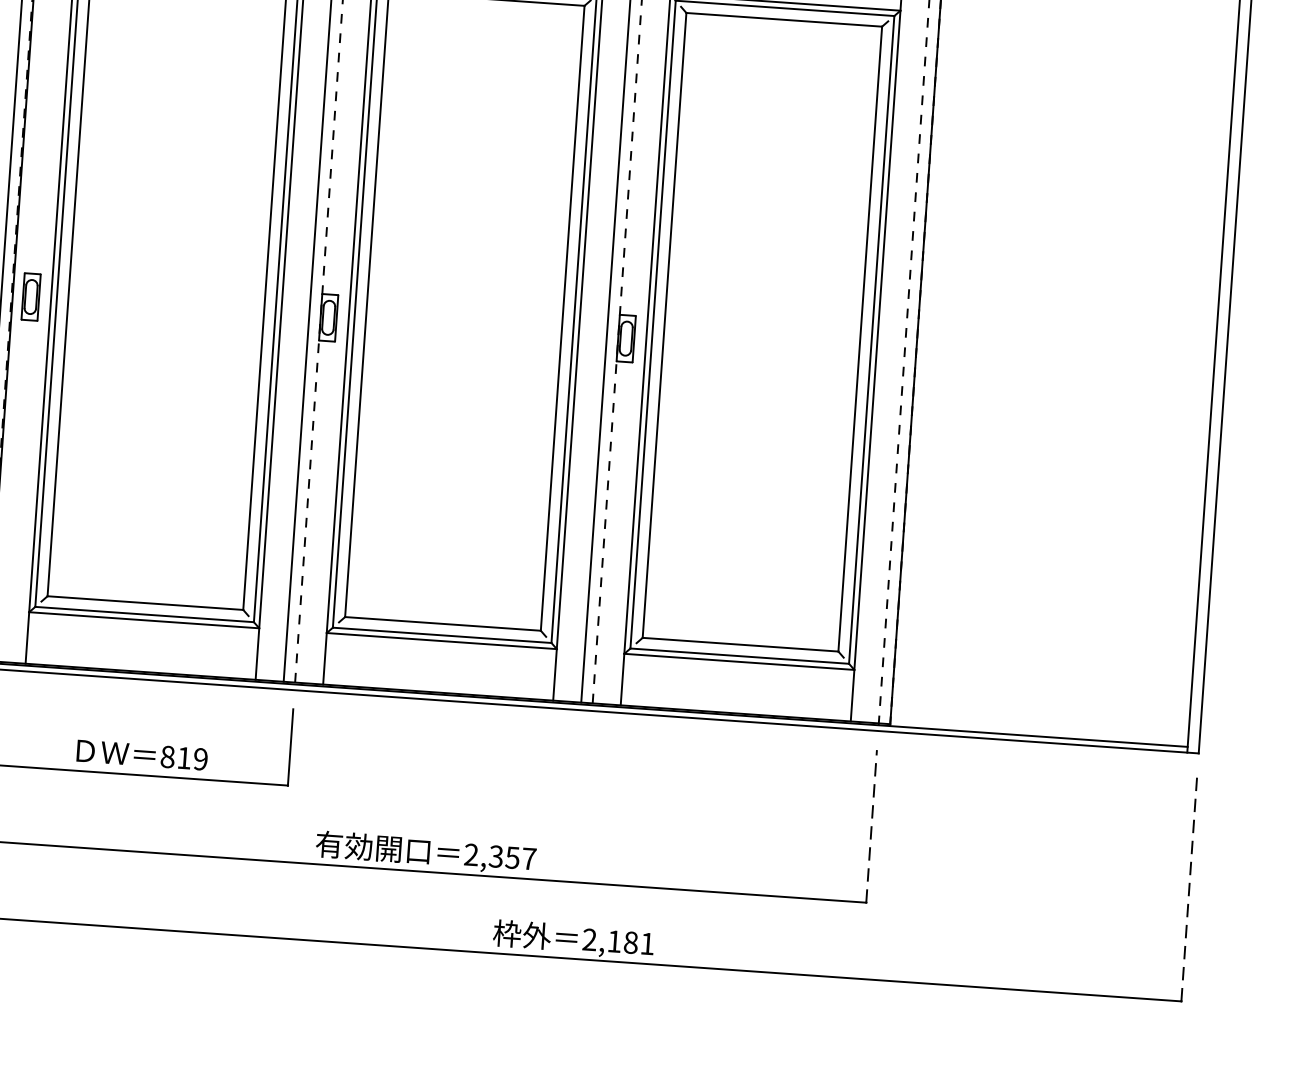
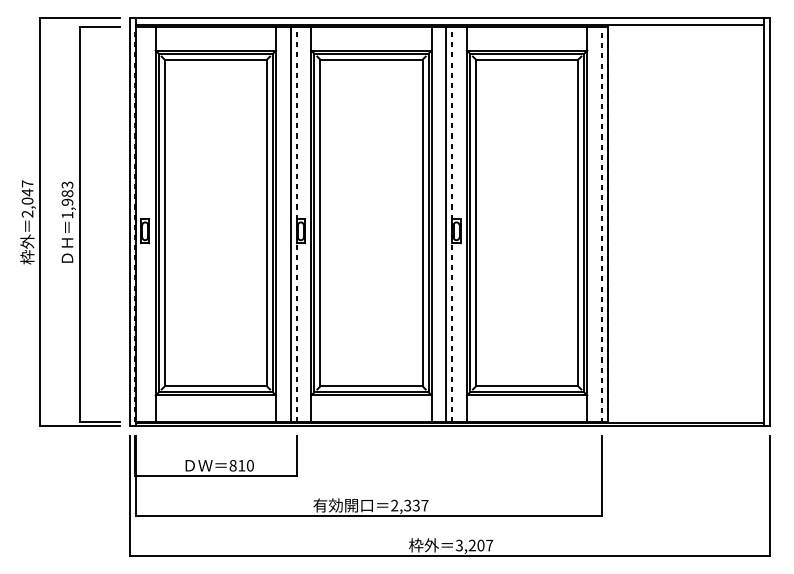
text: (199, 758) -> (249, 465), 819 -> 810
line: (870, 826) -> (601, 476), dashed -> solid
text: (513, 855) -> (416, 504), 2,357 -> 2,337
line: (1189, 887) -> (769, 496), dashed -> solid
text: (618, 941) -> (474, 545), 2,181 -> 3,207

